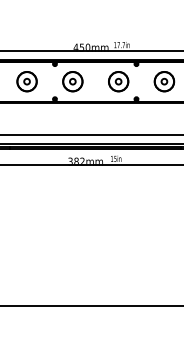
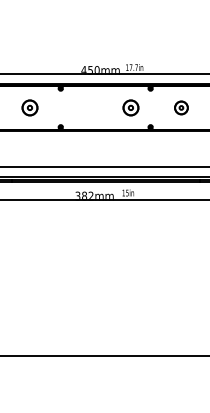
part: (26, 81) -> (29, 107), size x0.7
part: (72, 81) -> (80, 107), removed
part: (118, 81) -> (130, 107), size x0.7
part: (164, 81) -> (181, 107), size x0.6

